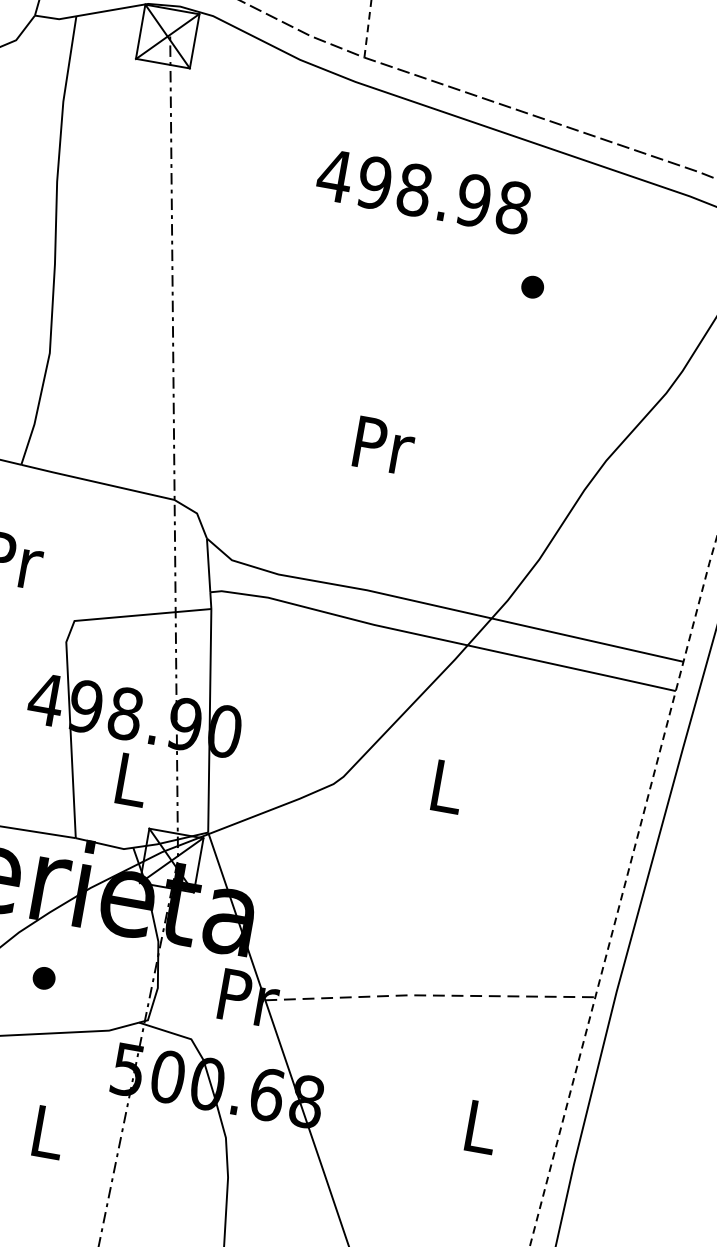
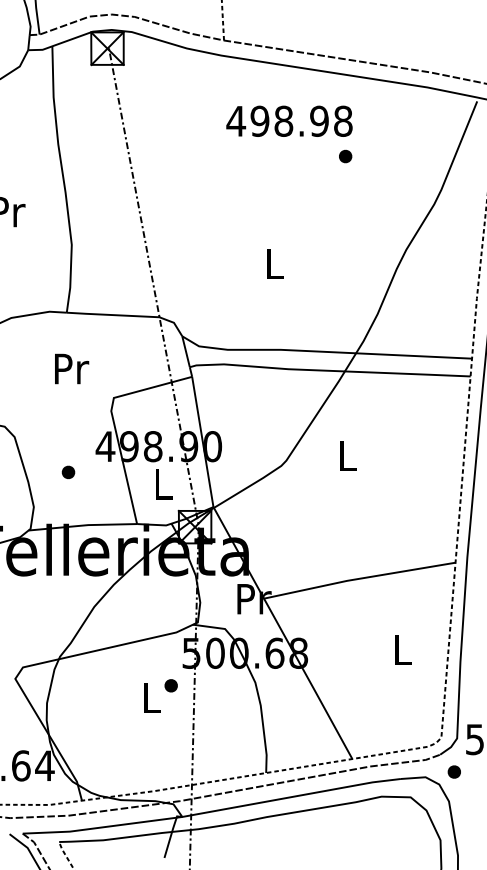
text: (424, 190) -> (289, 120), moved
text: (383, 446) -> (275, 264), Pr -> L
part: (43, 977) -> (170, 685), moved
line: (430, 995) -> (359, 578), dashed -> solid

